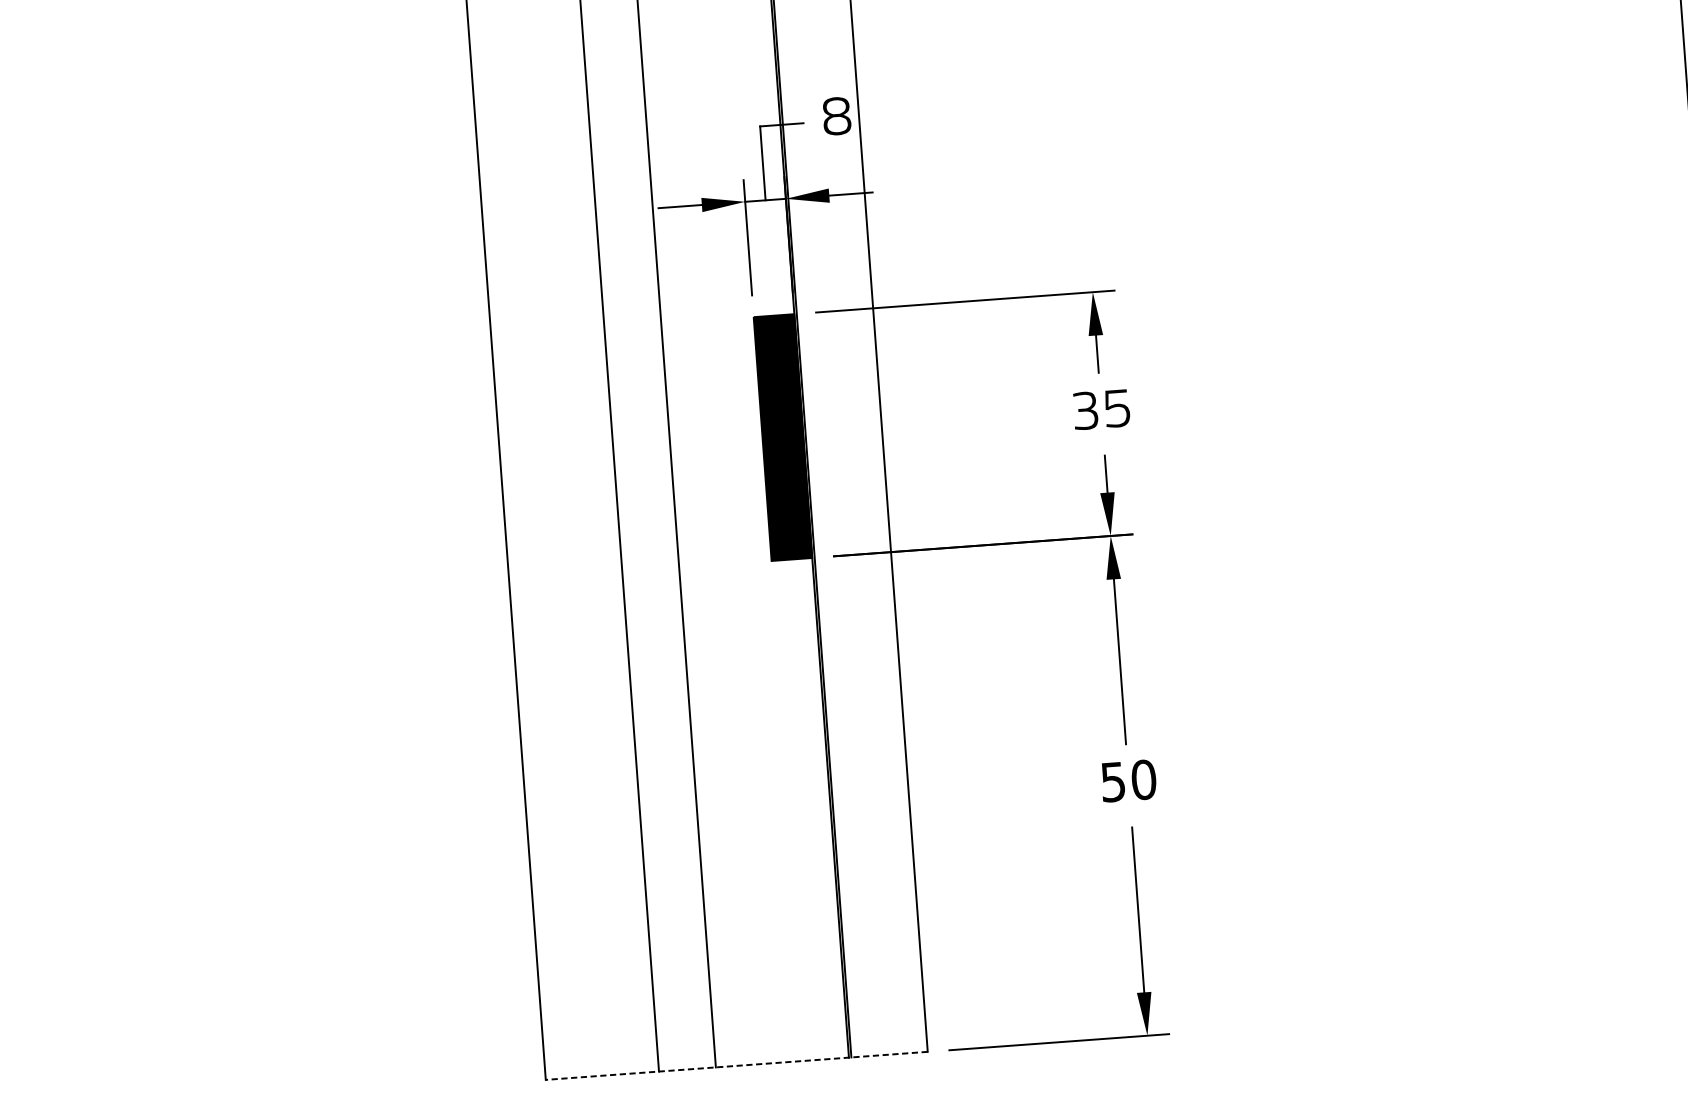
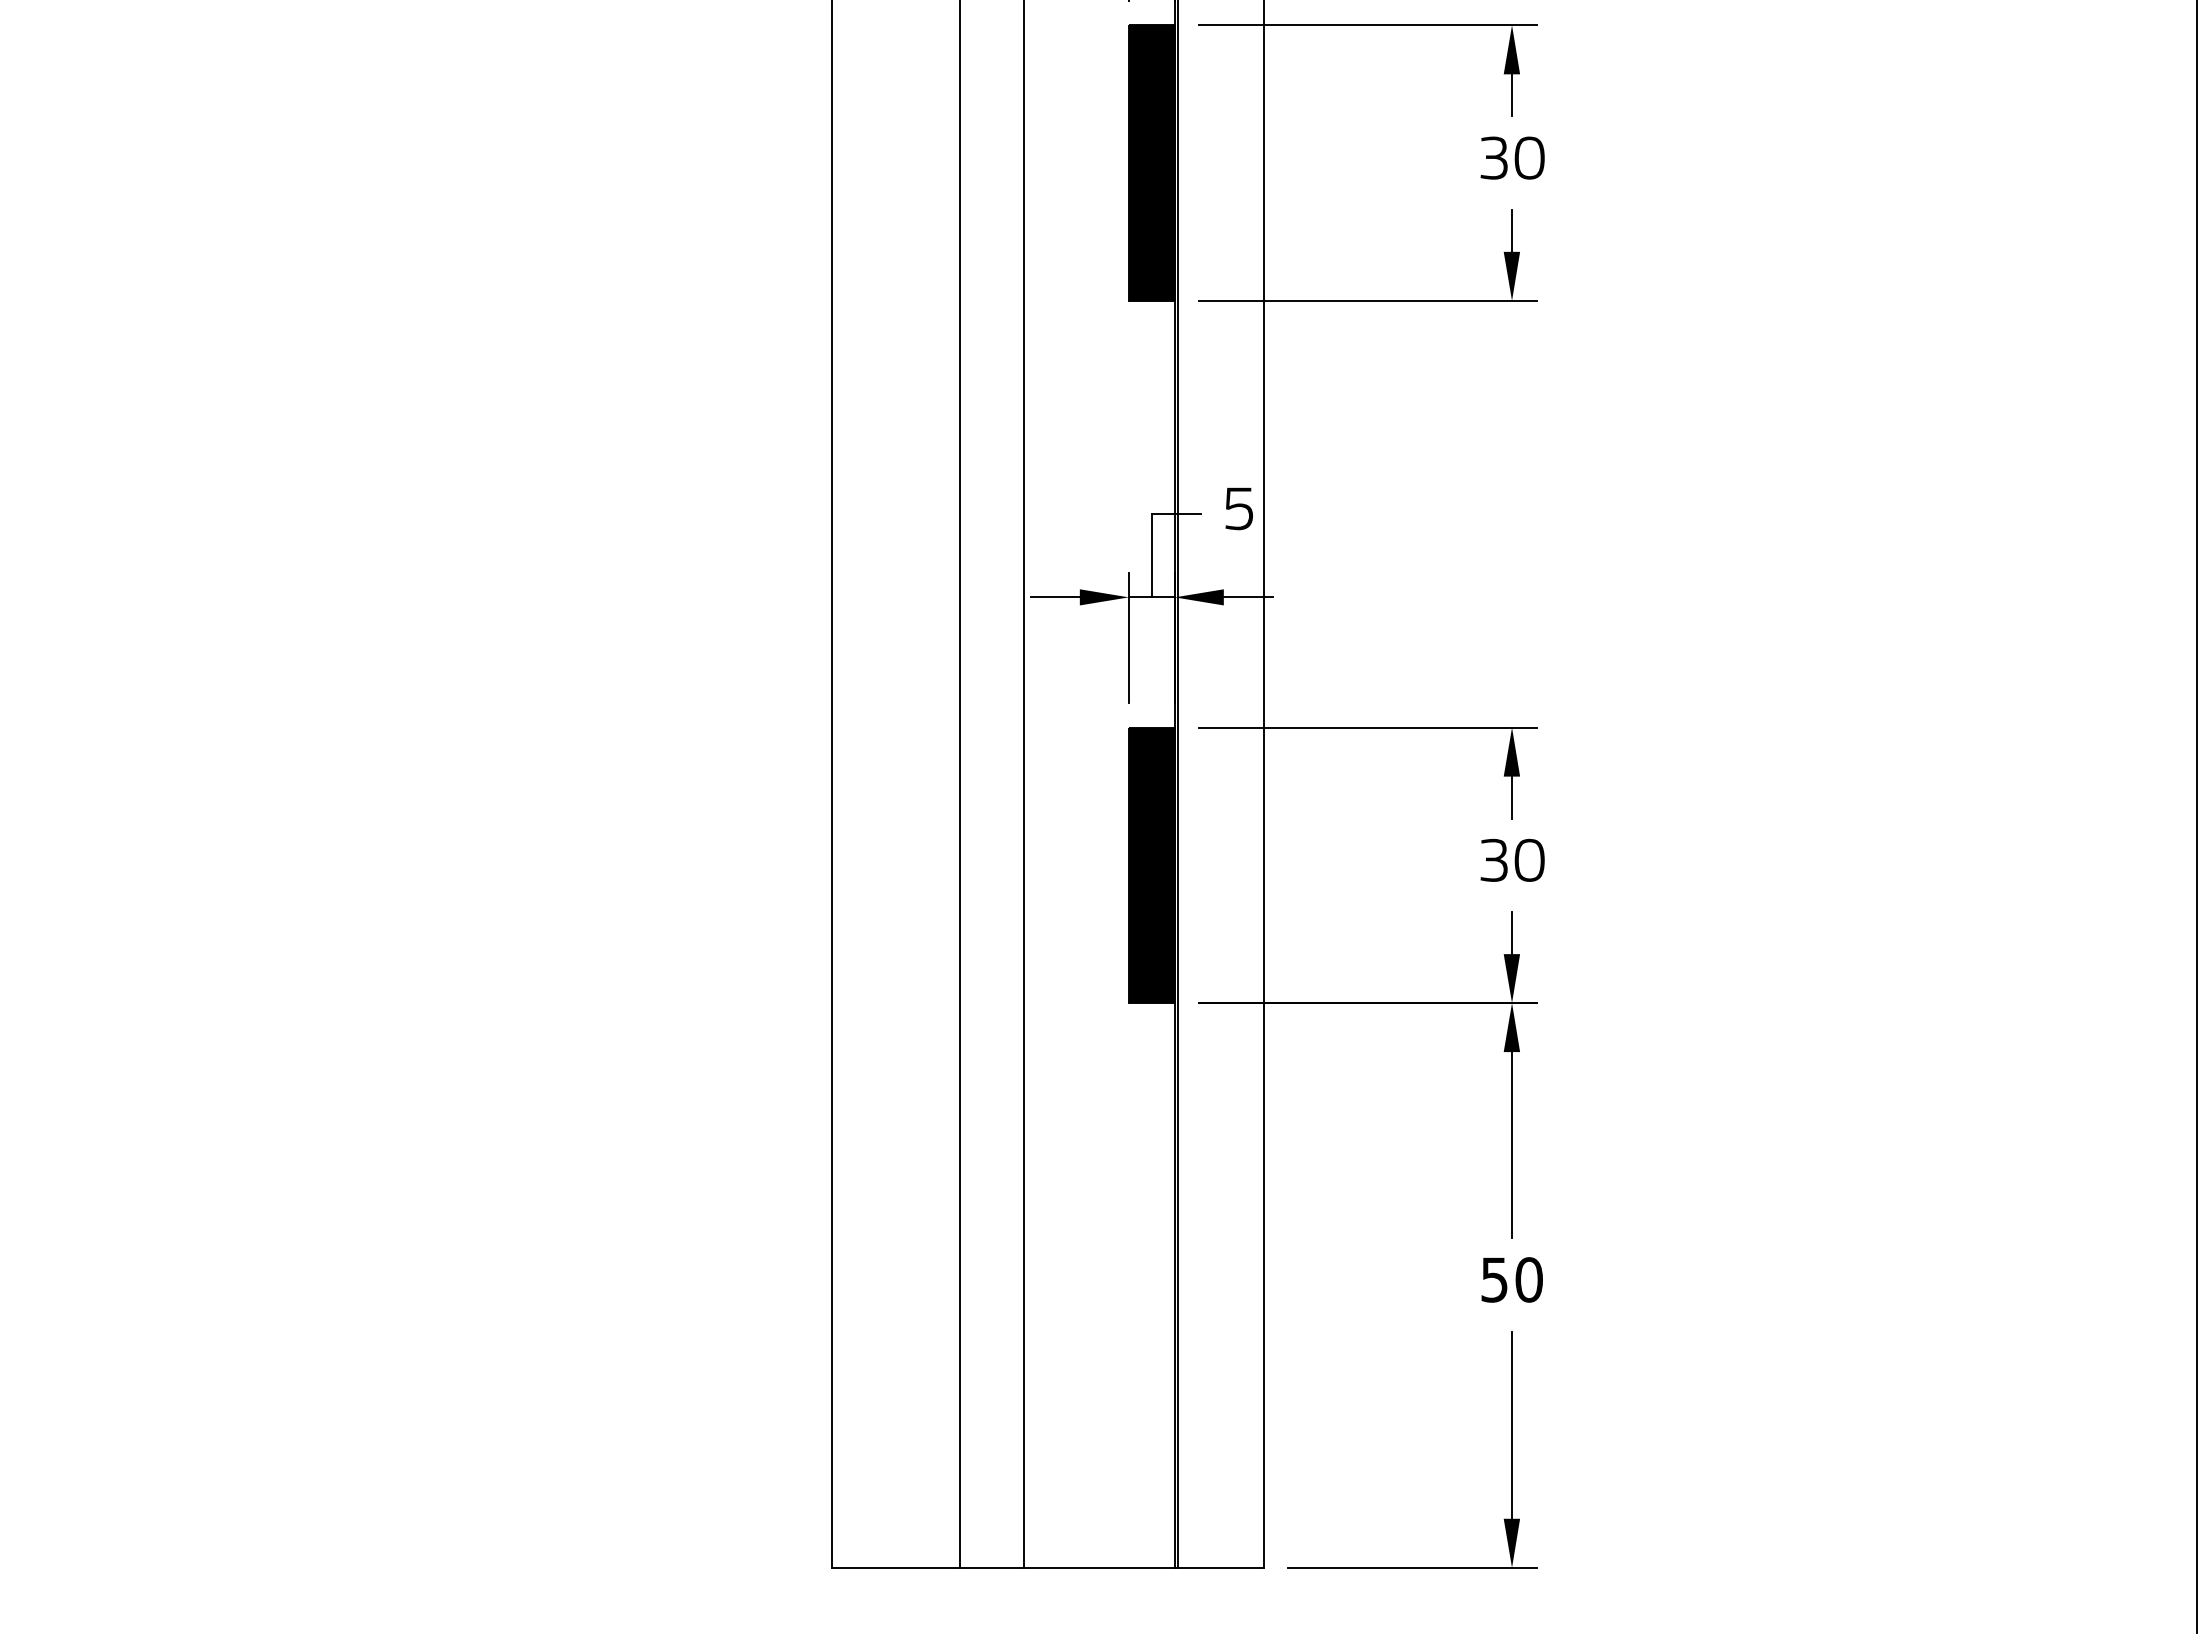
text: (836, 116) -> (1238, 508), 8 -> 5
text: (1116, 407) -> (1529, 859), 35 -> 30
line: (737, 1065) -> (1048, 1567), dashed -> solid

